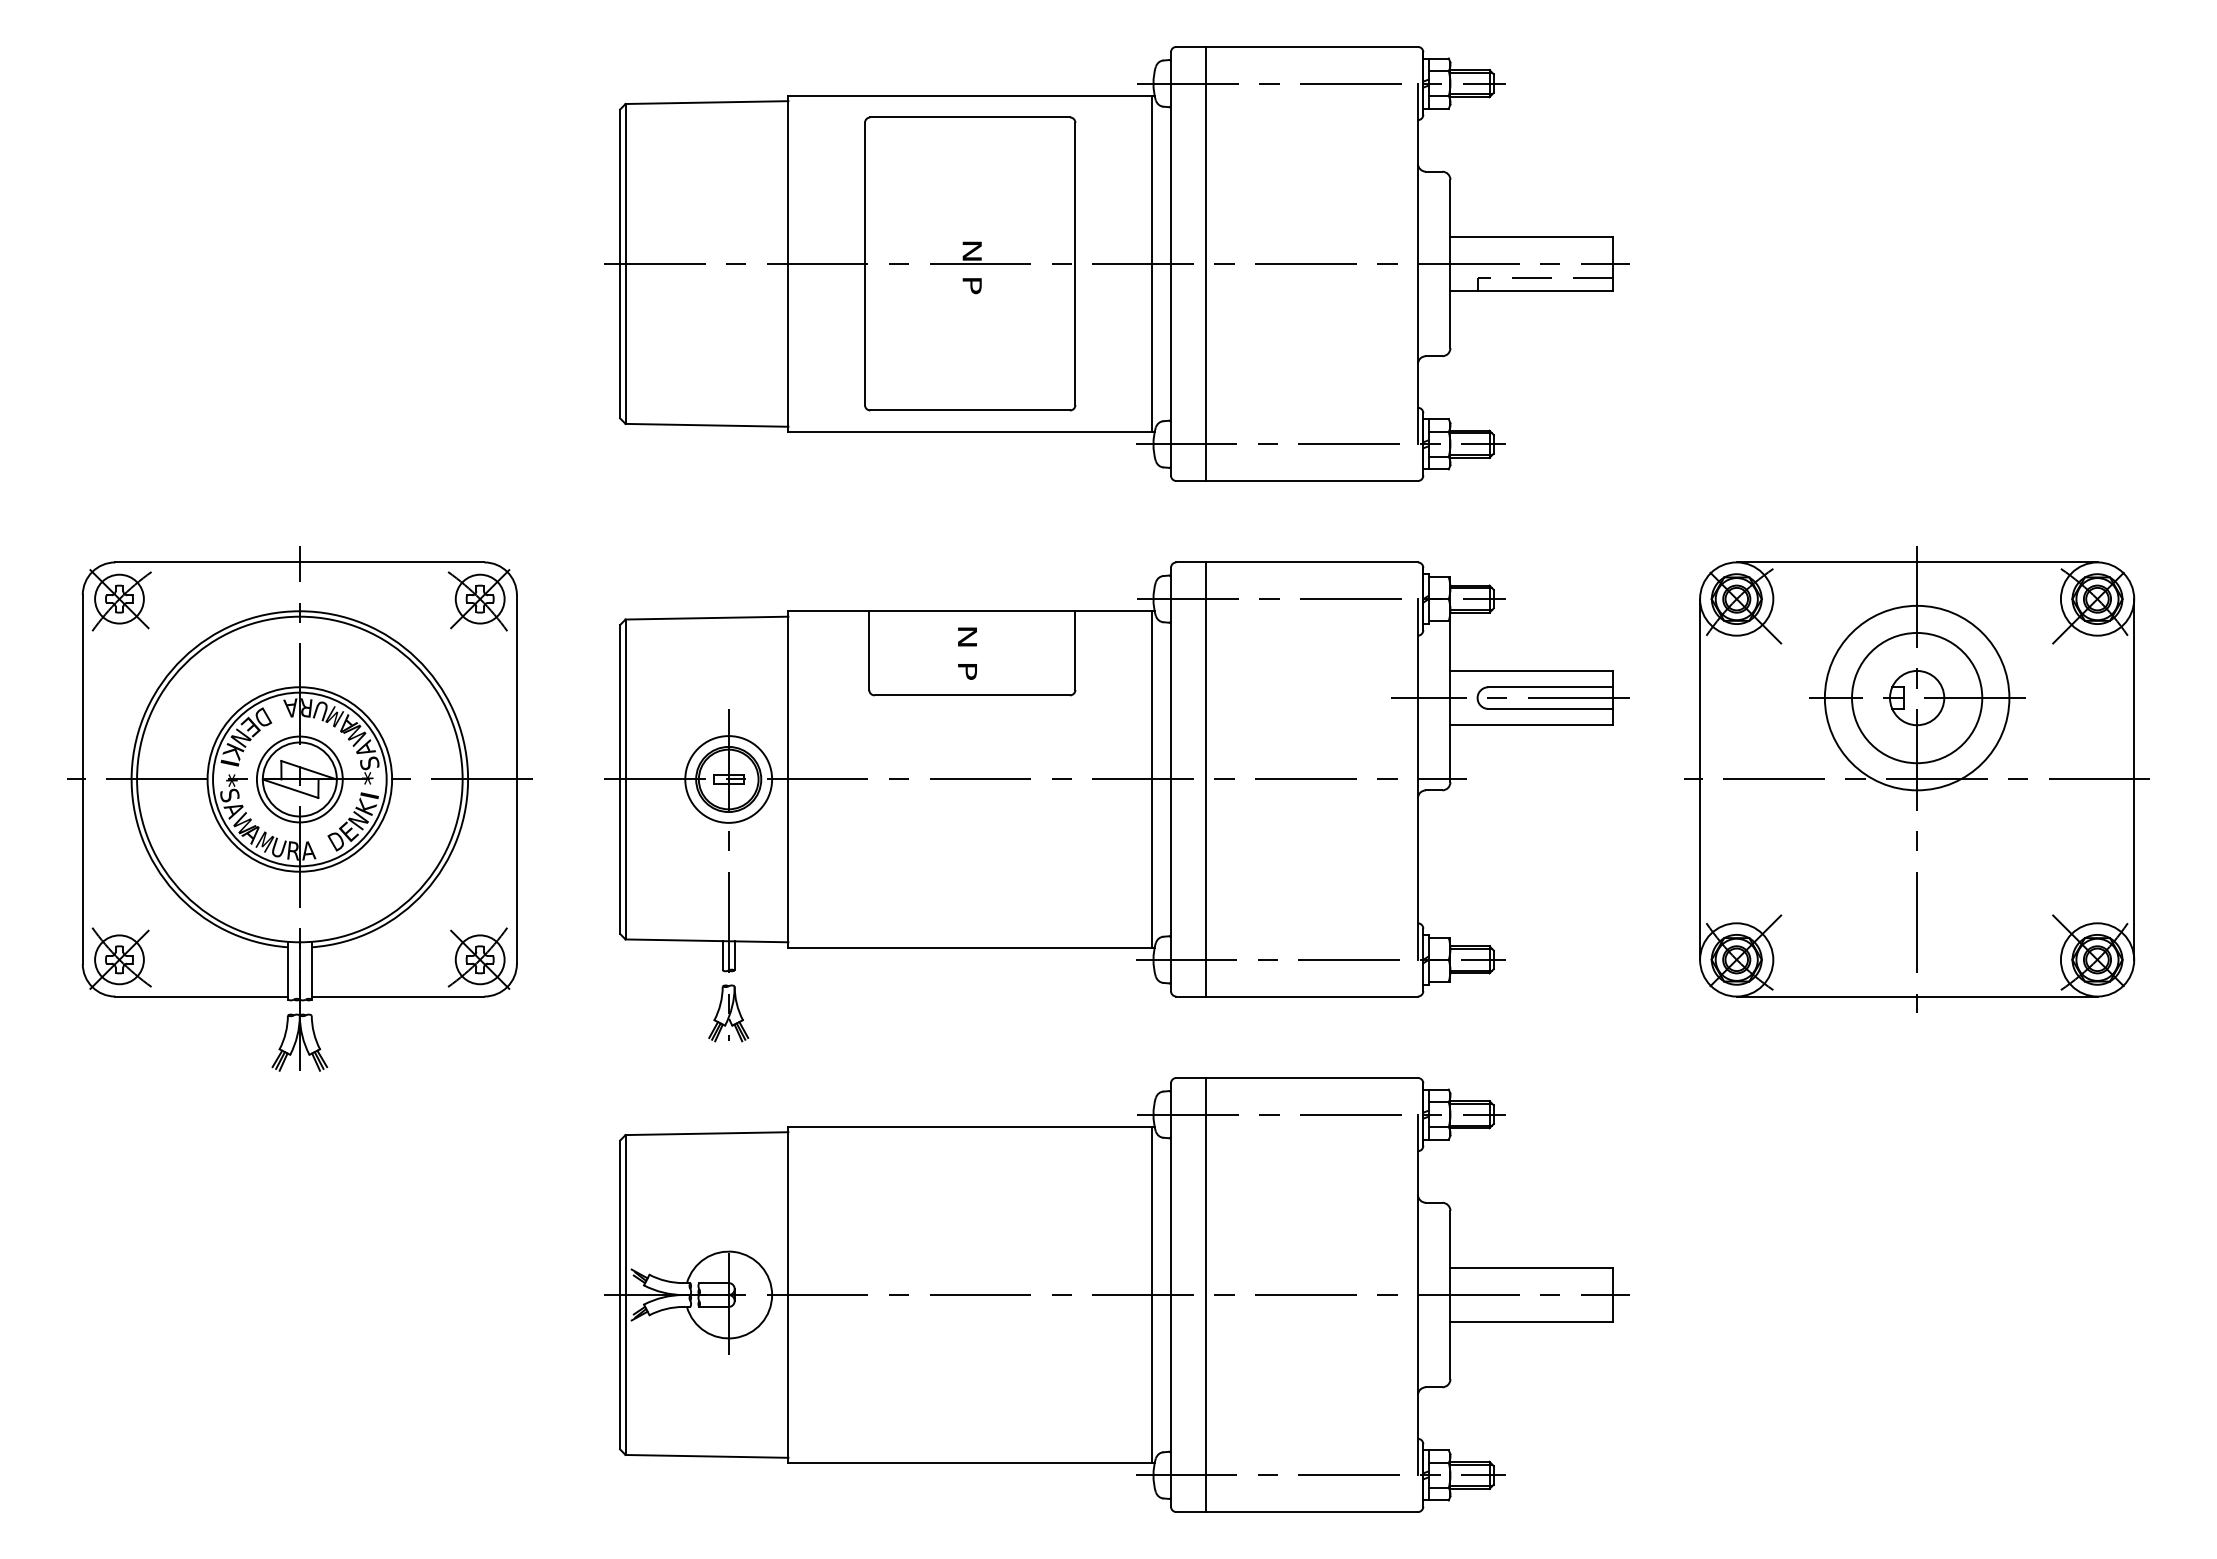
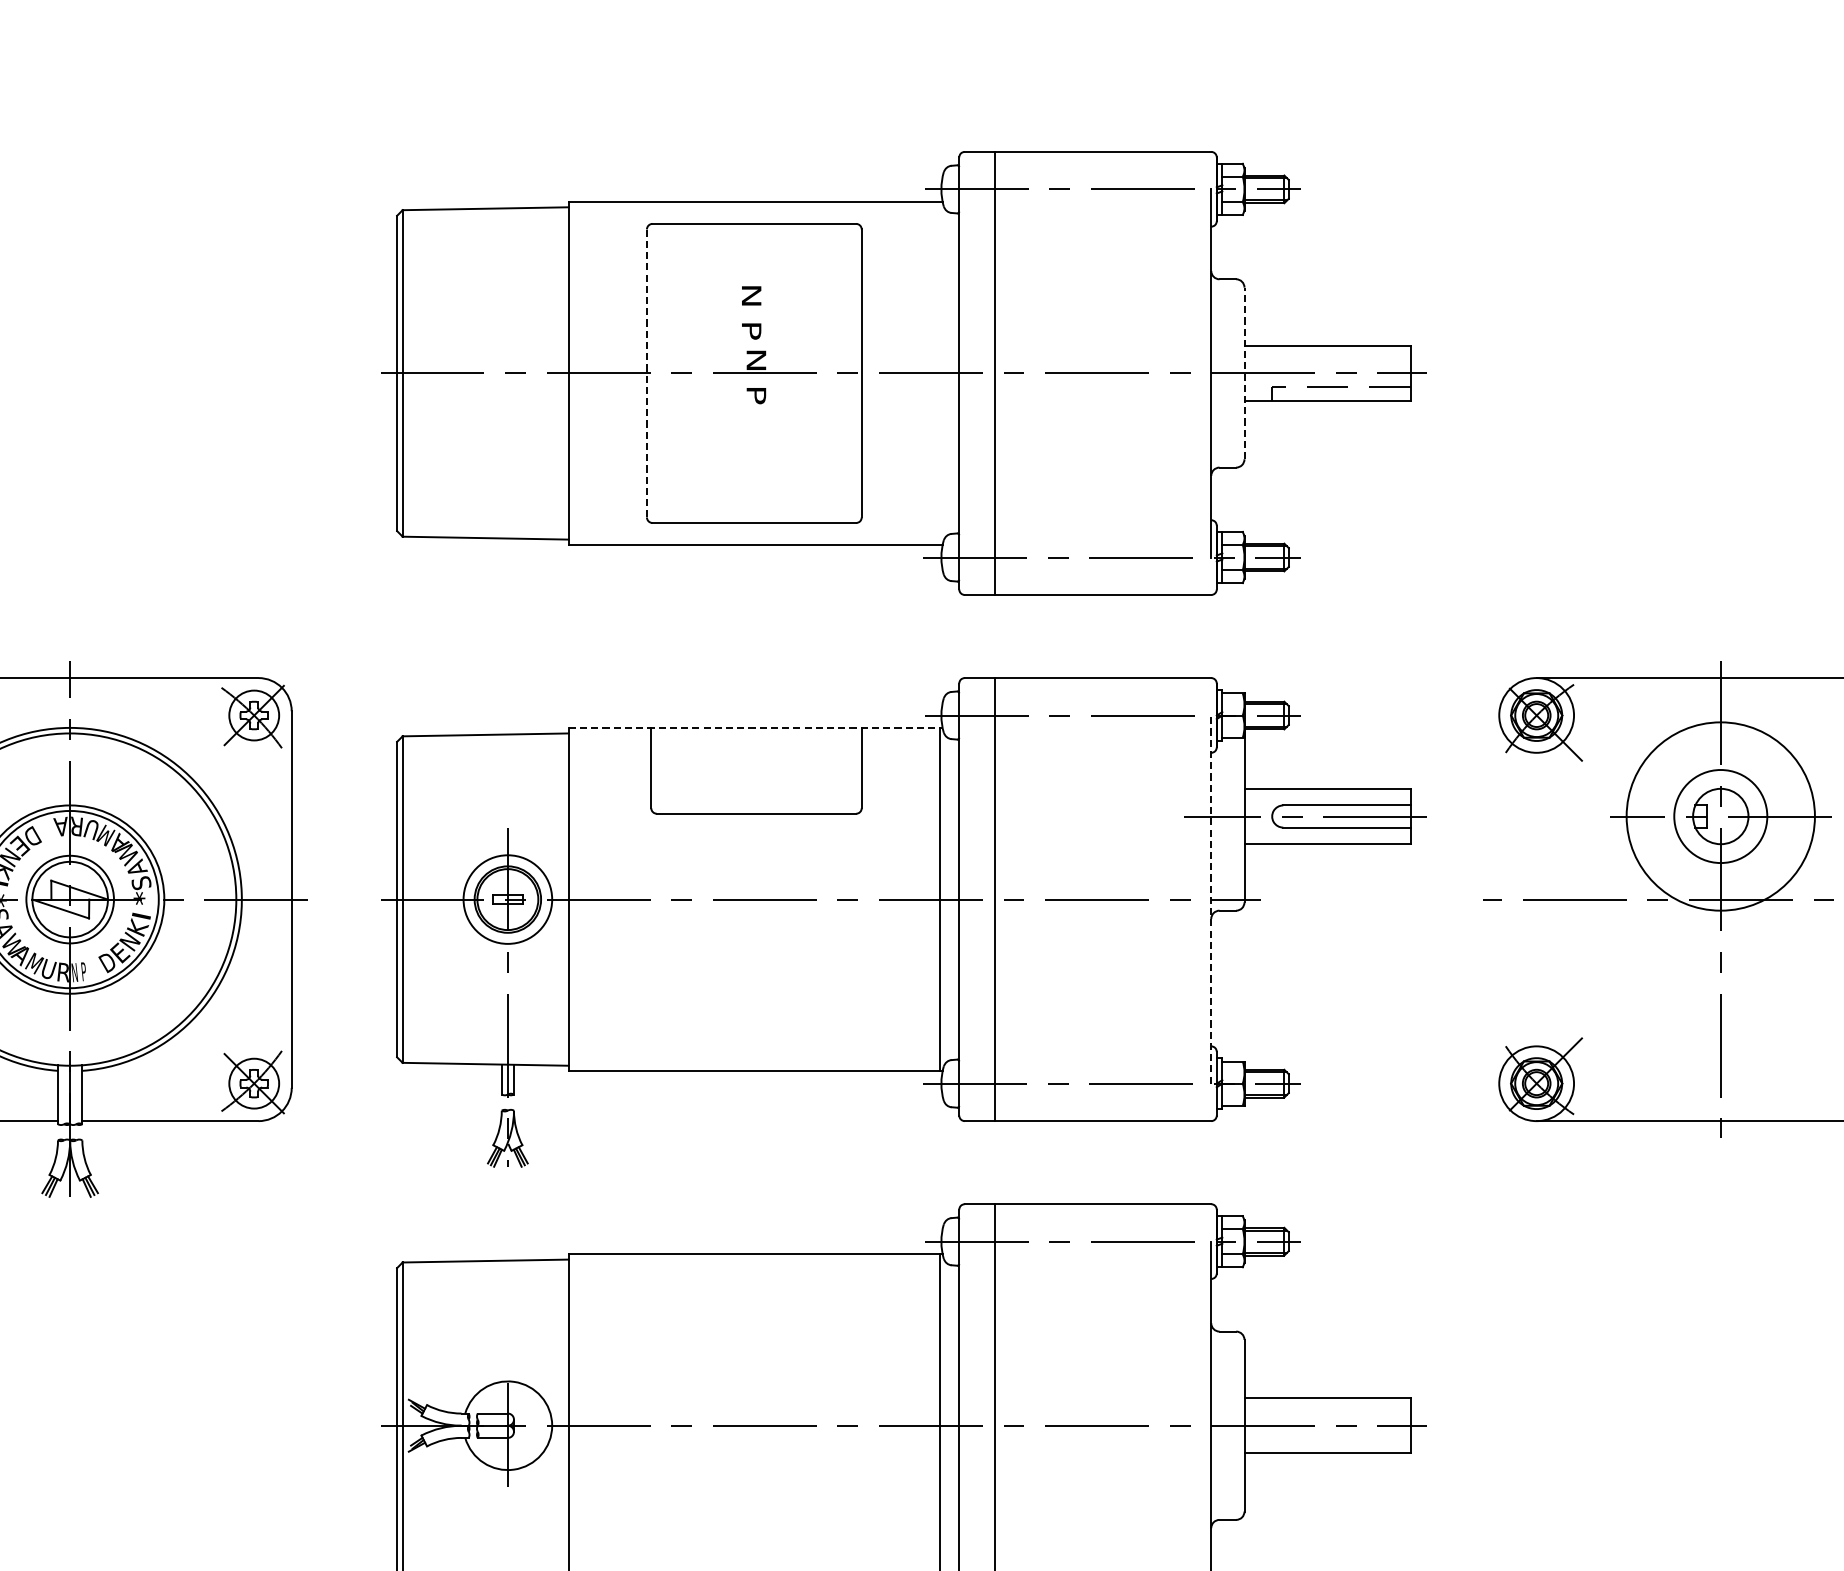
line: (864, 263) -> (646, 372), solid -> dashed
line: (1151, 263) -> (939, 372), removed
line: (1450, 263) -> (1244, 372), solid -> dashed
line: (972, 611) -> (756, 728), solid -> dashed
text: (967, 653) -> (751, 312), moved
circle: (1917, 697) -> (1721, 815), size x0.7
line: (1417, 779) -> (1210, 899), solid -> dashed
line: (1700, 779) -> (1499, 899), removed
text: (308, 850) -> (79, 972), A -> N P

